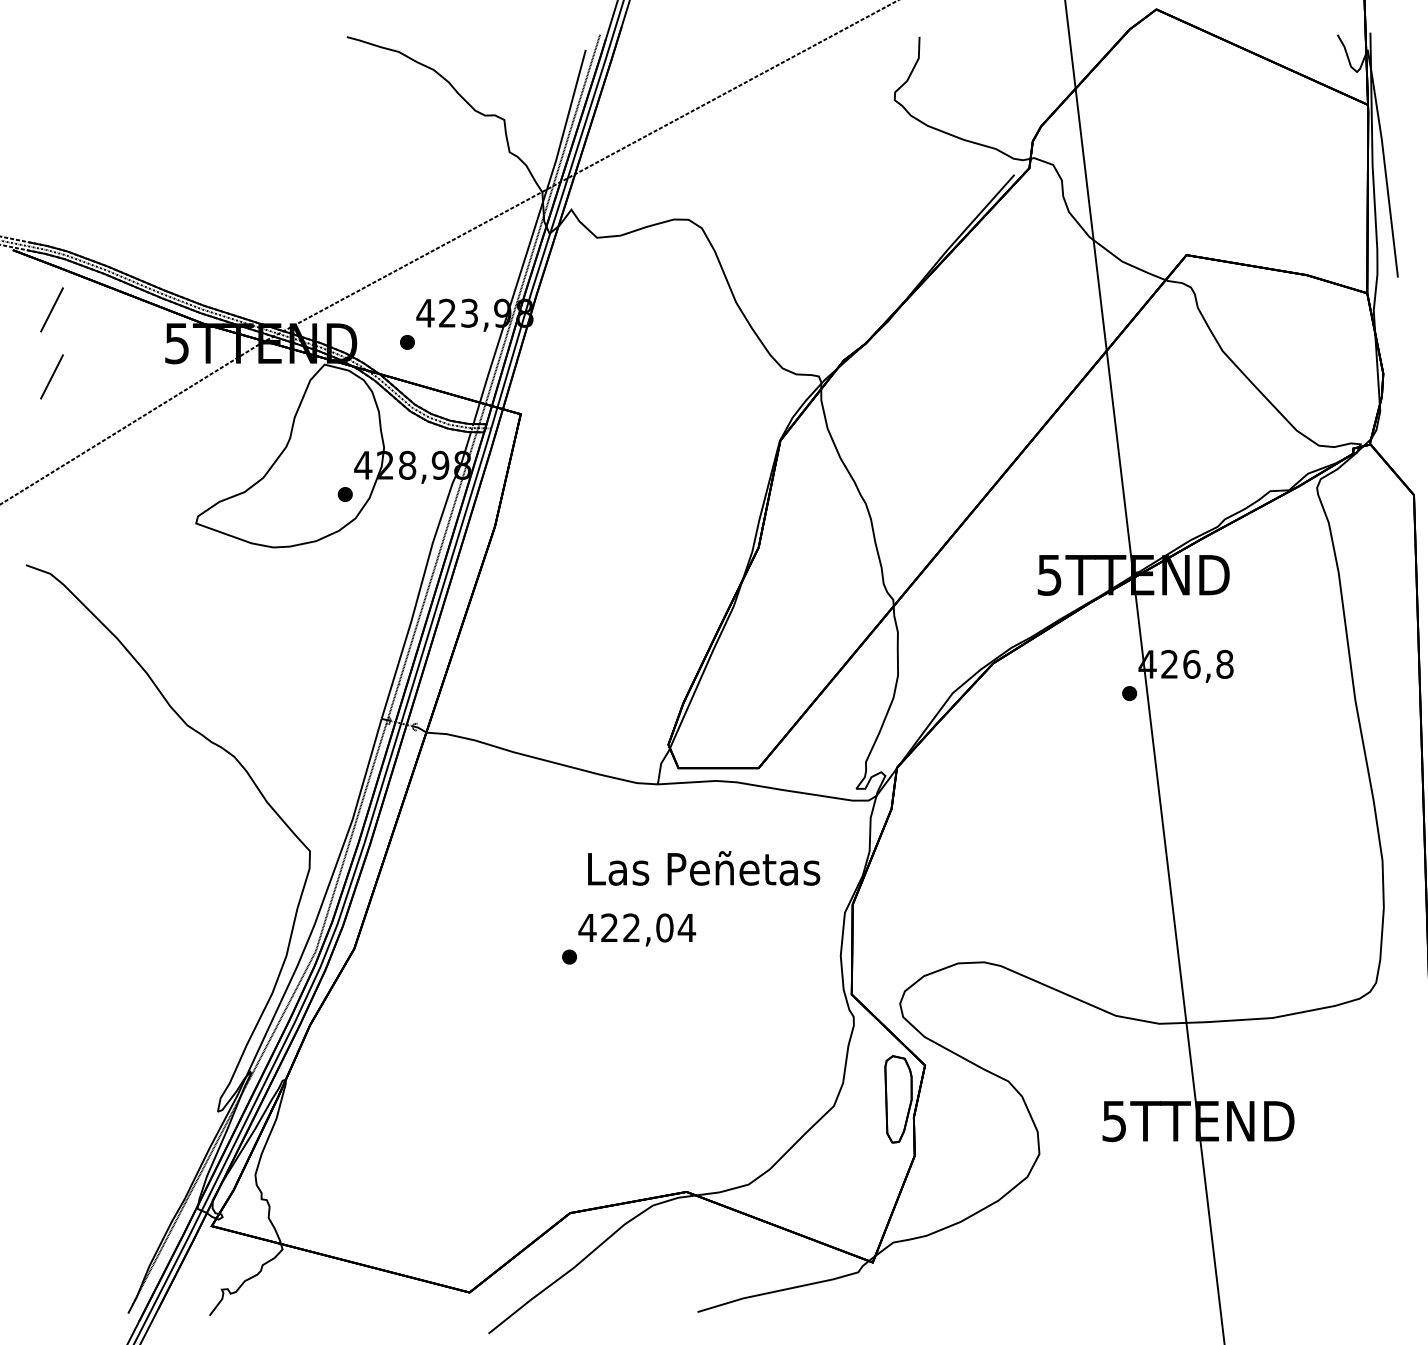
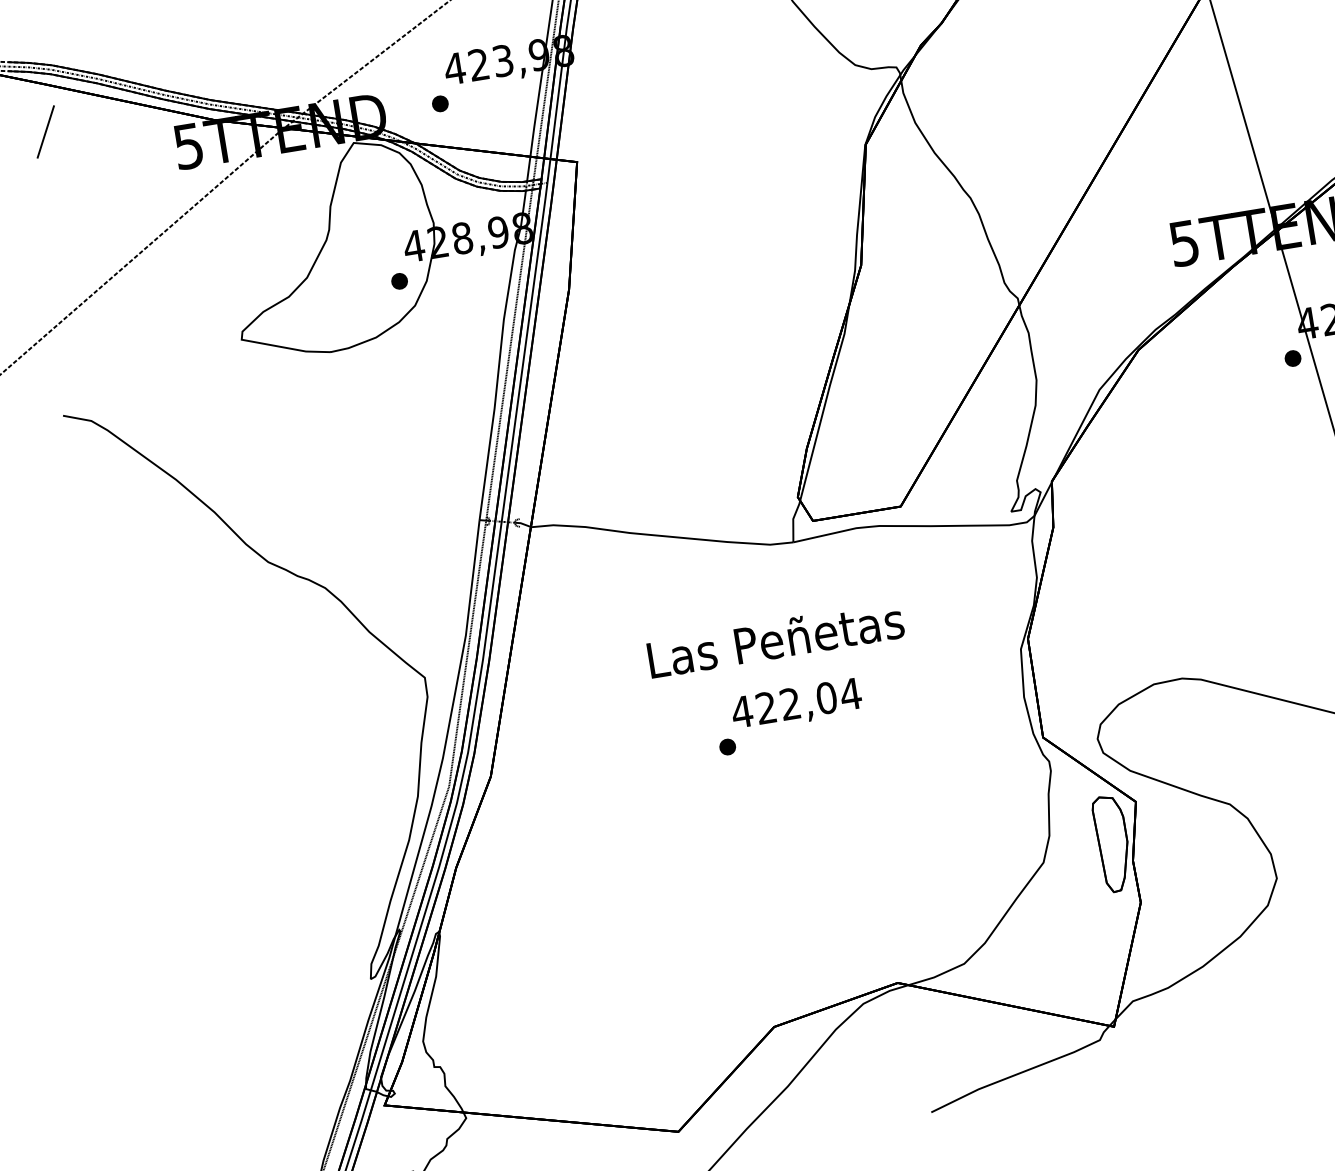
line: (51, 376) -> (57, 204), removed
text: (704, 868) -> (776, 639), moved

